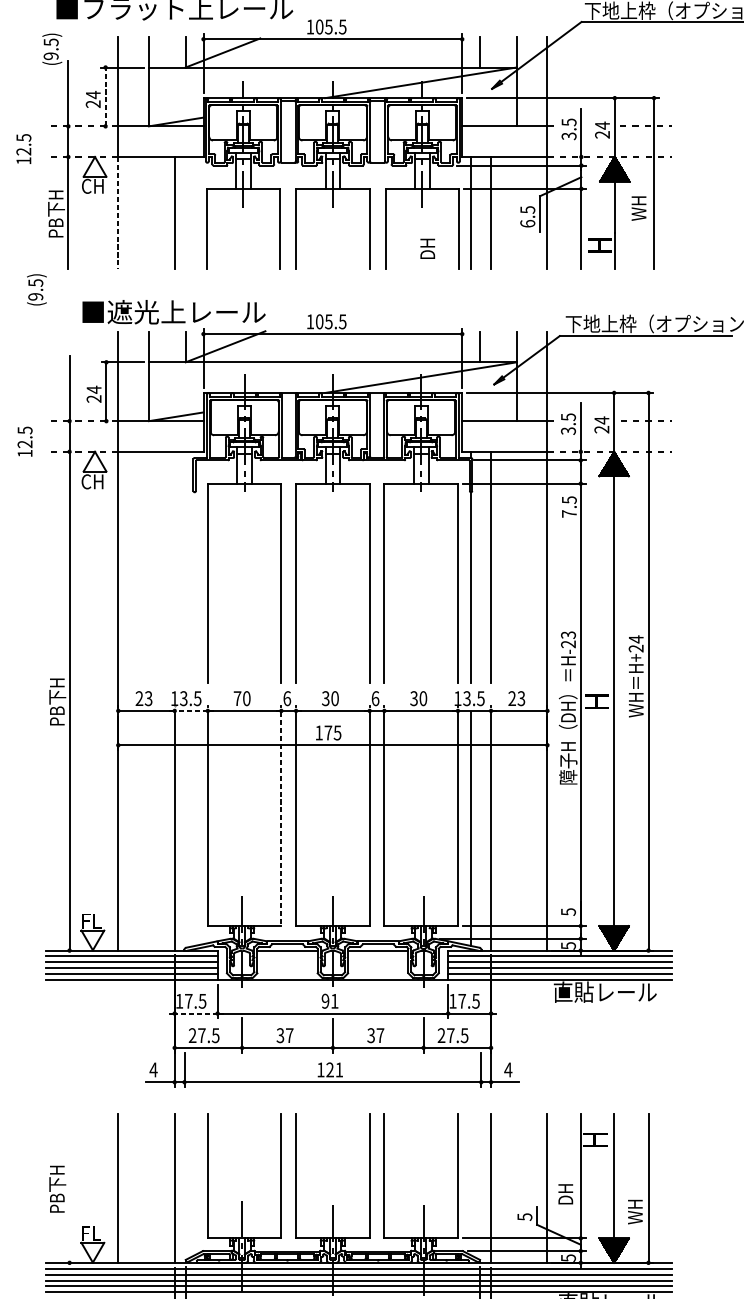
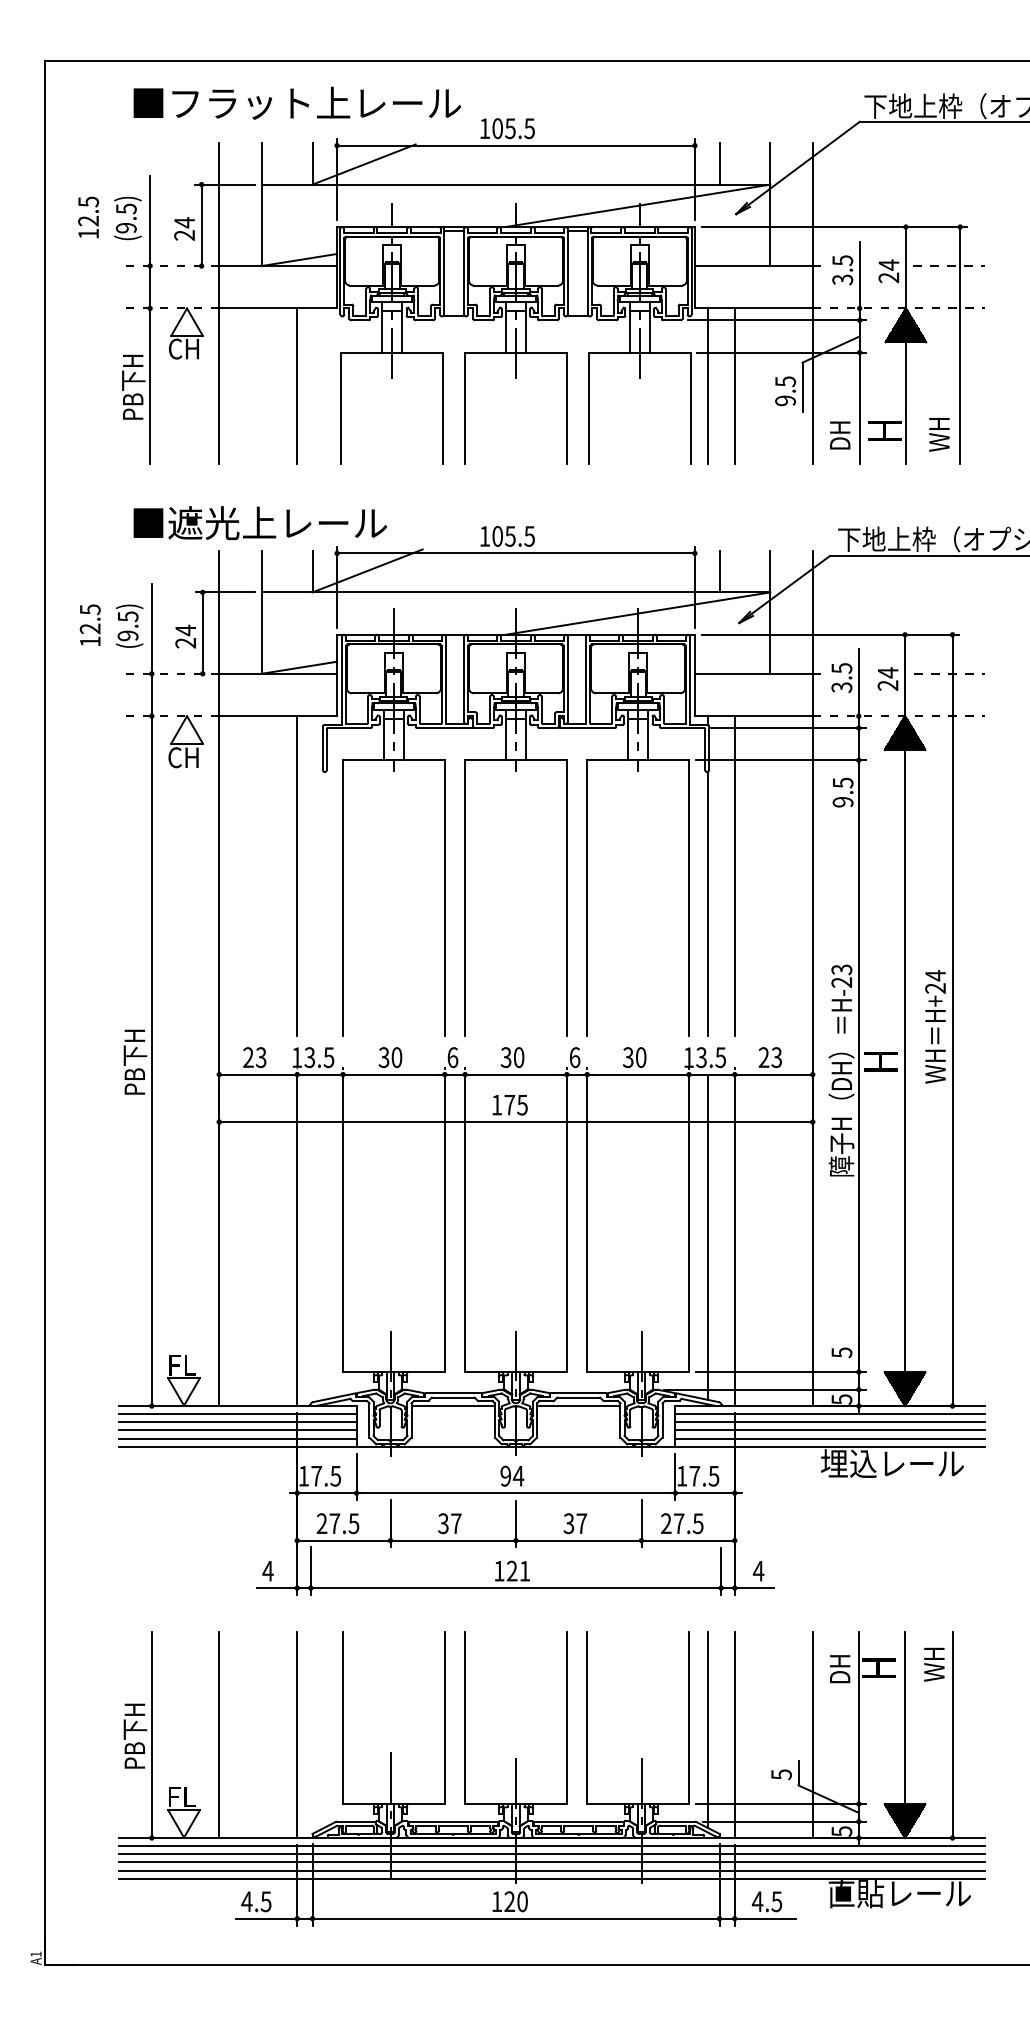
text: (52, 49) -> (127, 218), moved
line: (105, 97) -> (201, 225), dashed -> solid
text: (23, 149) -> (88, 217), moved
text: (639, 208) -> (939, 434), moved
line: (118, 213) -> (219, 386), dashed -> solid
text: (527, 223) -> (785, 400), 6.5 -> 9.5
text: (427, 248) -> (840, 435), moved
text: (36, 289) -> (129, 625), moved
text: (173, 311) -> (259, 522), moved
text: (24, 441) -> (89, 624), moved
text: (568, 513) -> (842, 801), 7.5 -> 9.5
line: (174, 566) -> (297, 875), added
text: (237, 698) -> (383, 1057), 70 -> 30
line: (191, 710) -> (320, 1074), dashed -> solid
line: (281, 819) -> (444, 1224), dashed -> solid
text: (573, 992) -> (848, 1463), 直貼レール -> 埋込レール
text: (334, 1001) -> (518, 1476), 91 -> 94
line: (195, 1013) -> (326, 1493), dashed -> solid
line: (471, 1184) -> (707, 1729), added
line: (69, 1188) -> (151, 1734), added
text: (566, 1194) -> (840, 1669), moved
text: (635, 1211) -> (934, 1664), moved

